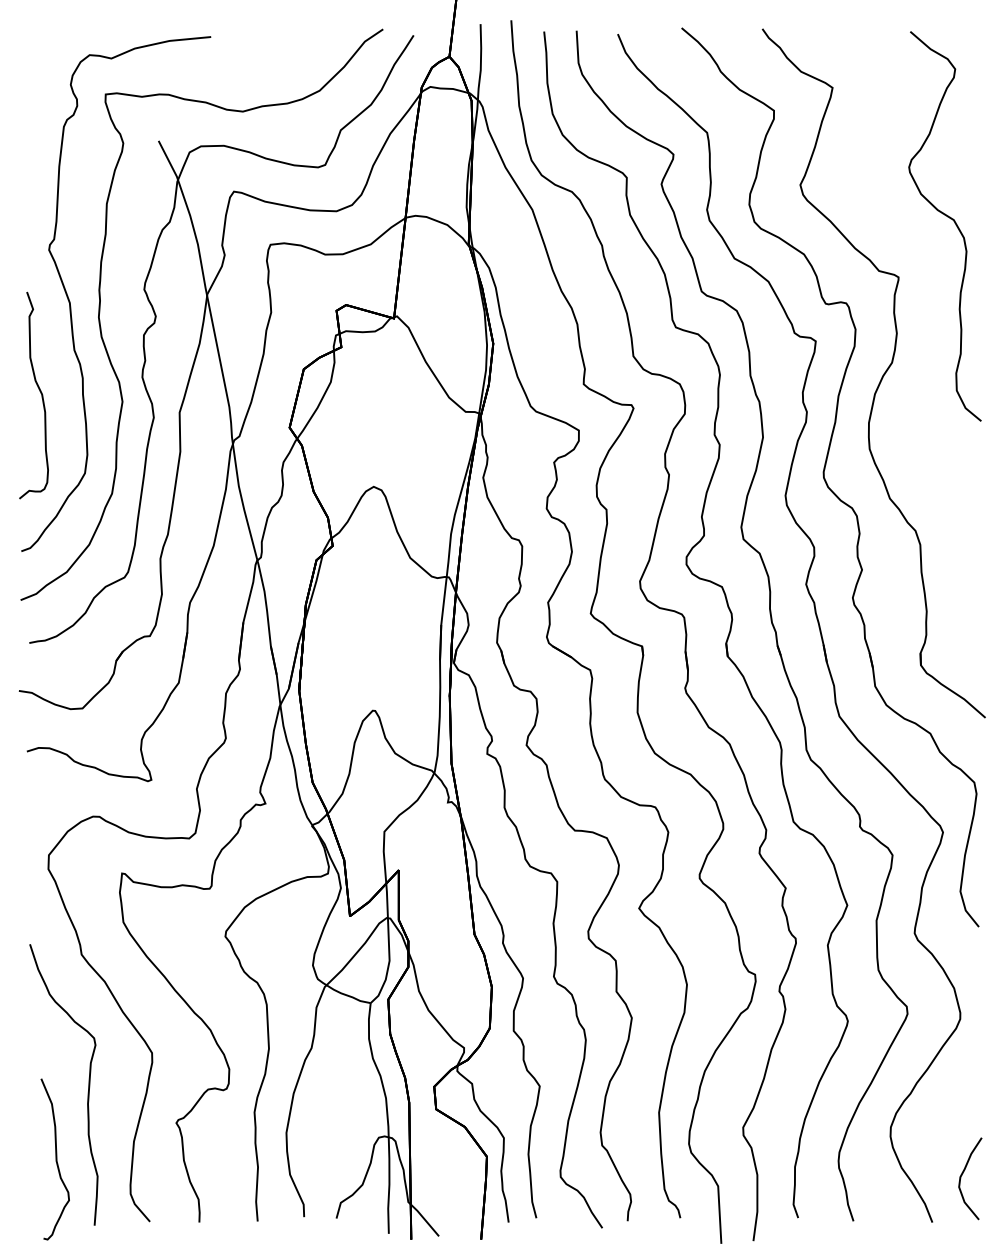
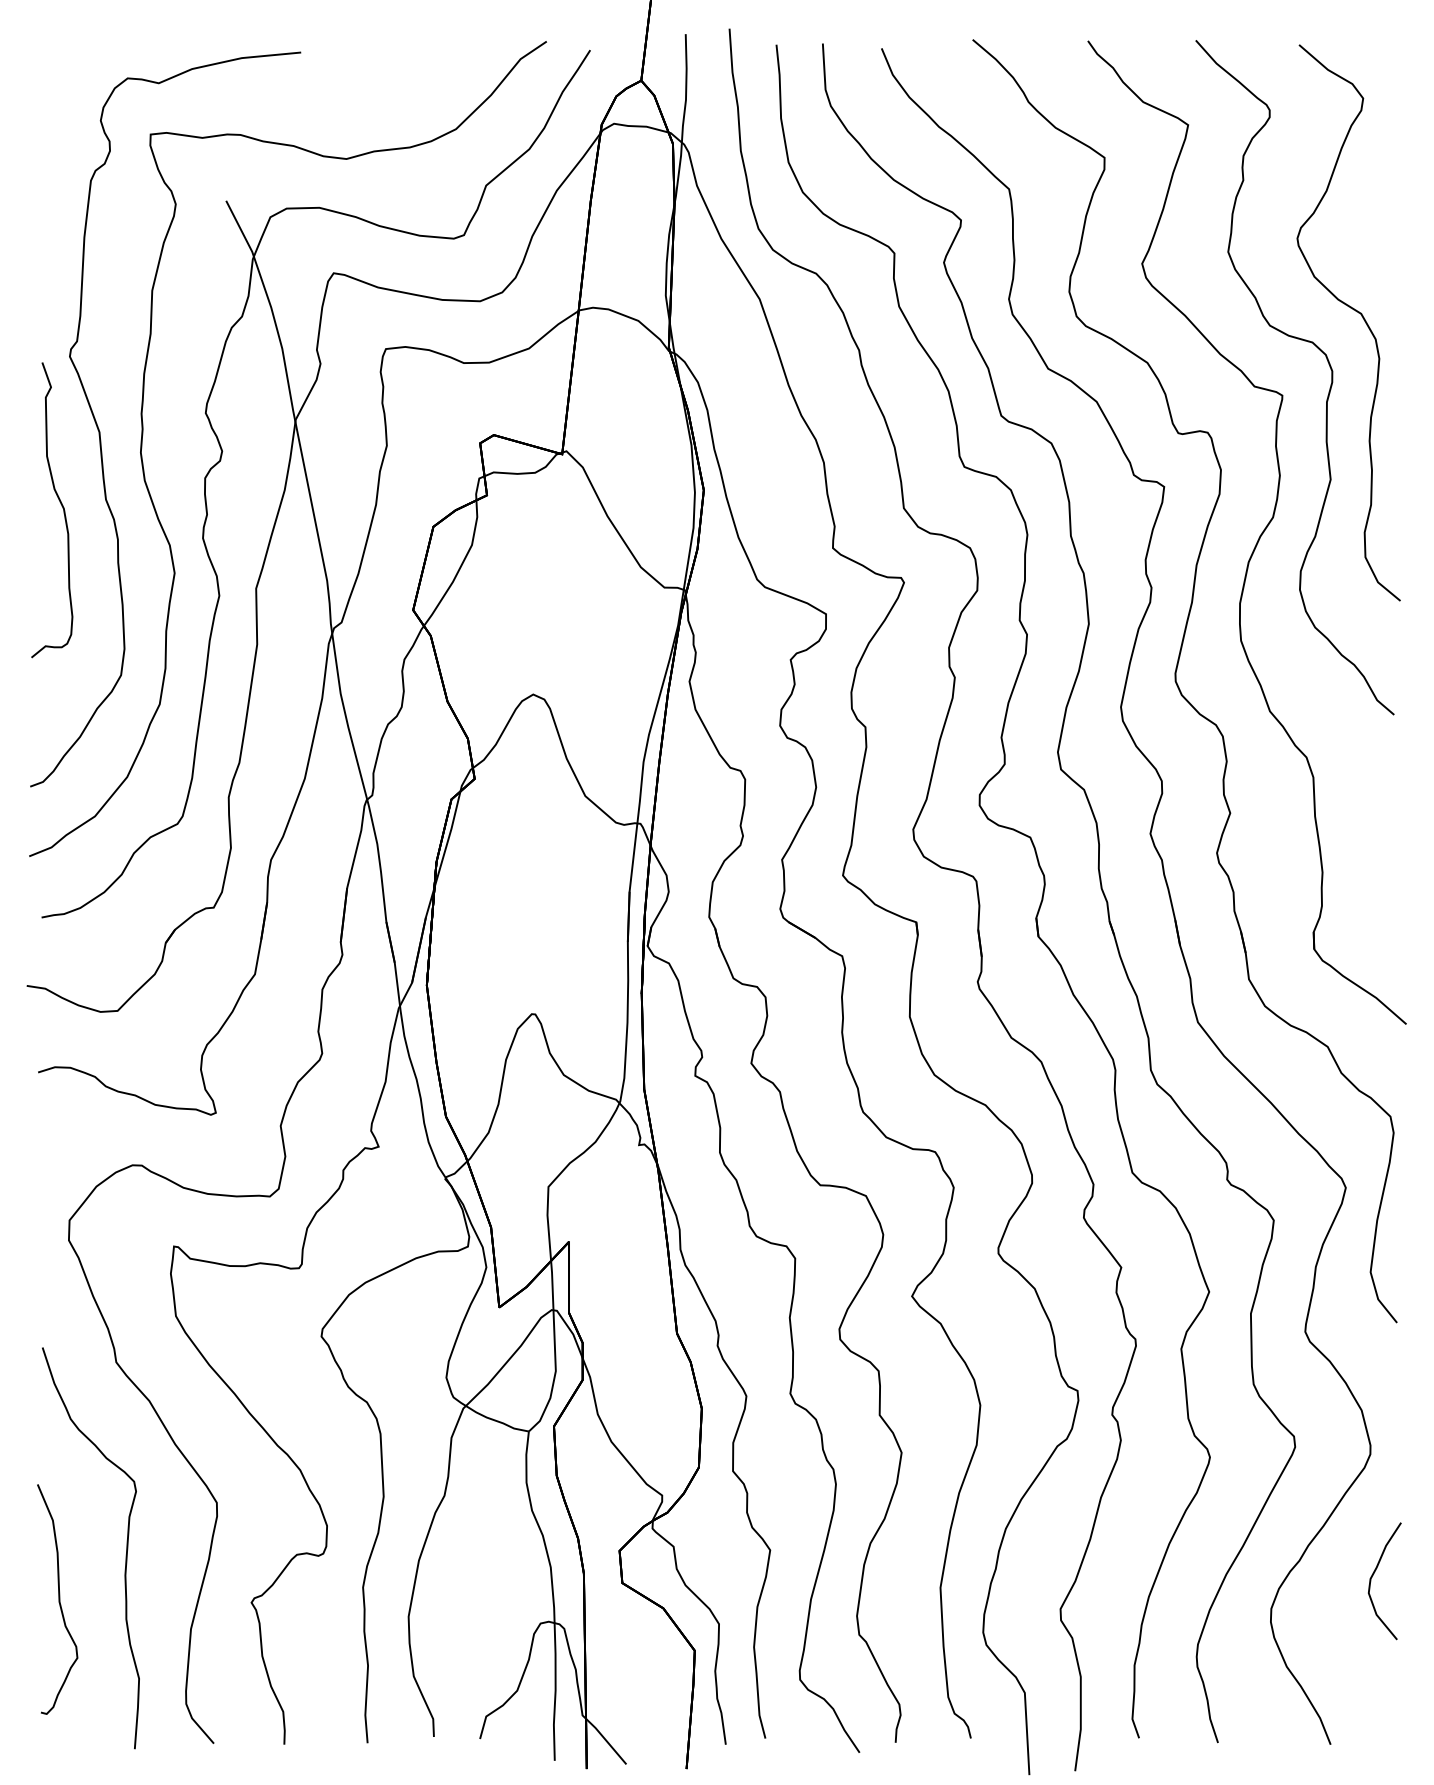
curve: (930, 254) -> (1327, 362), added
curve: (40, 392) -> (61, 506), moved
curve: (55, 1159) -> (58, 1599), moved
curve: (962, 1174) -> (1373, 1575), moved

